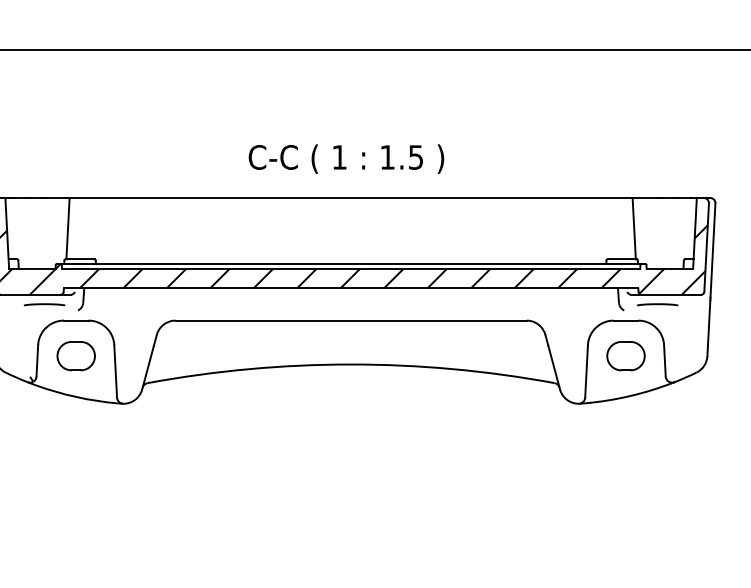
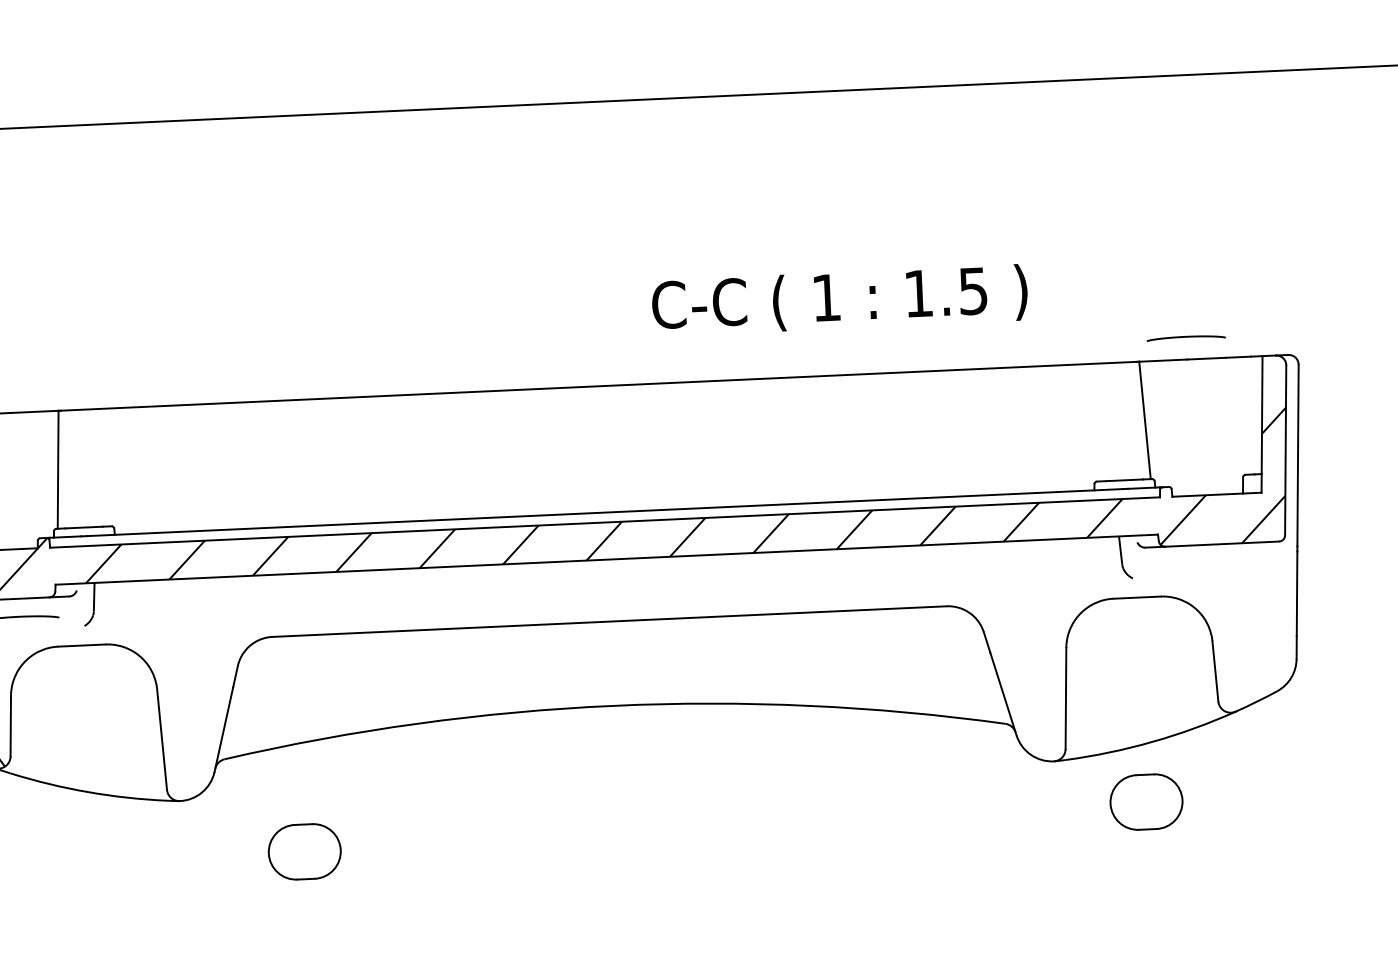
text: (346, 158) -> (839, 299), moved
line: (657, 304) -> (1185, 337), moved
part: (75, 356) -> (303, 852), moved
part: (625, 356) -> (1145, 802), moved

